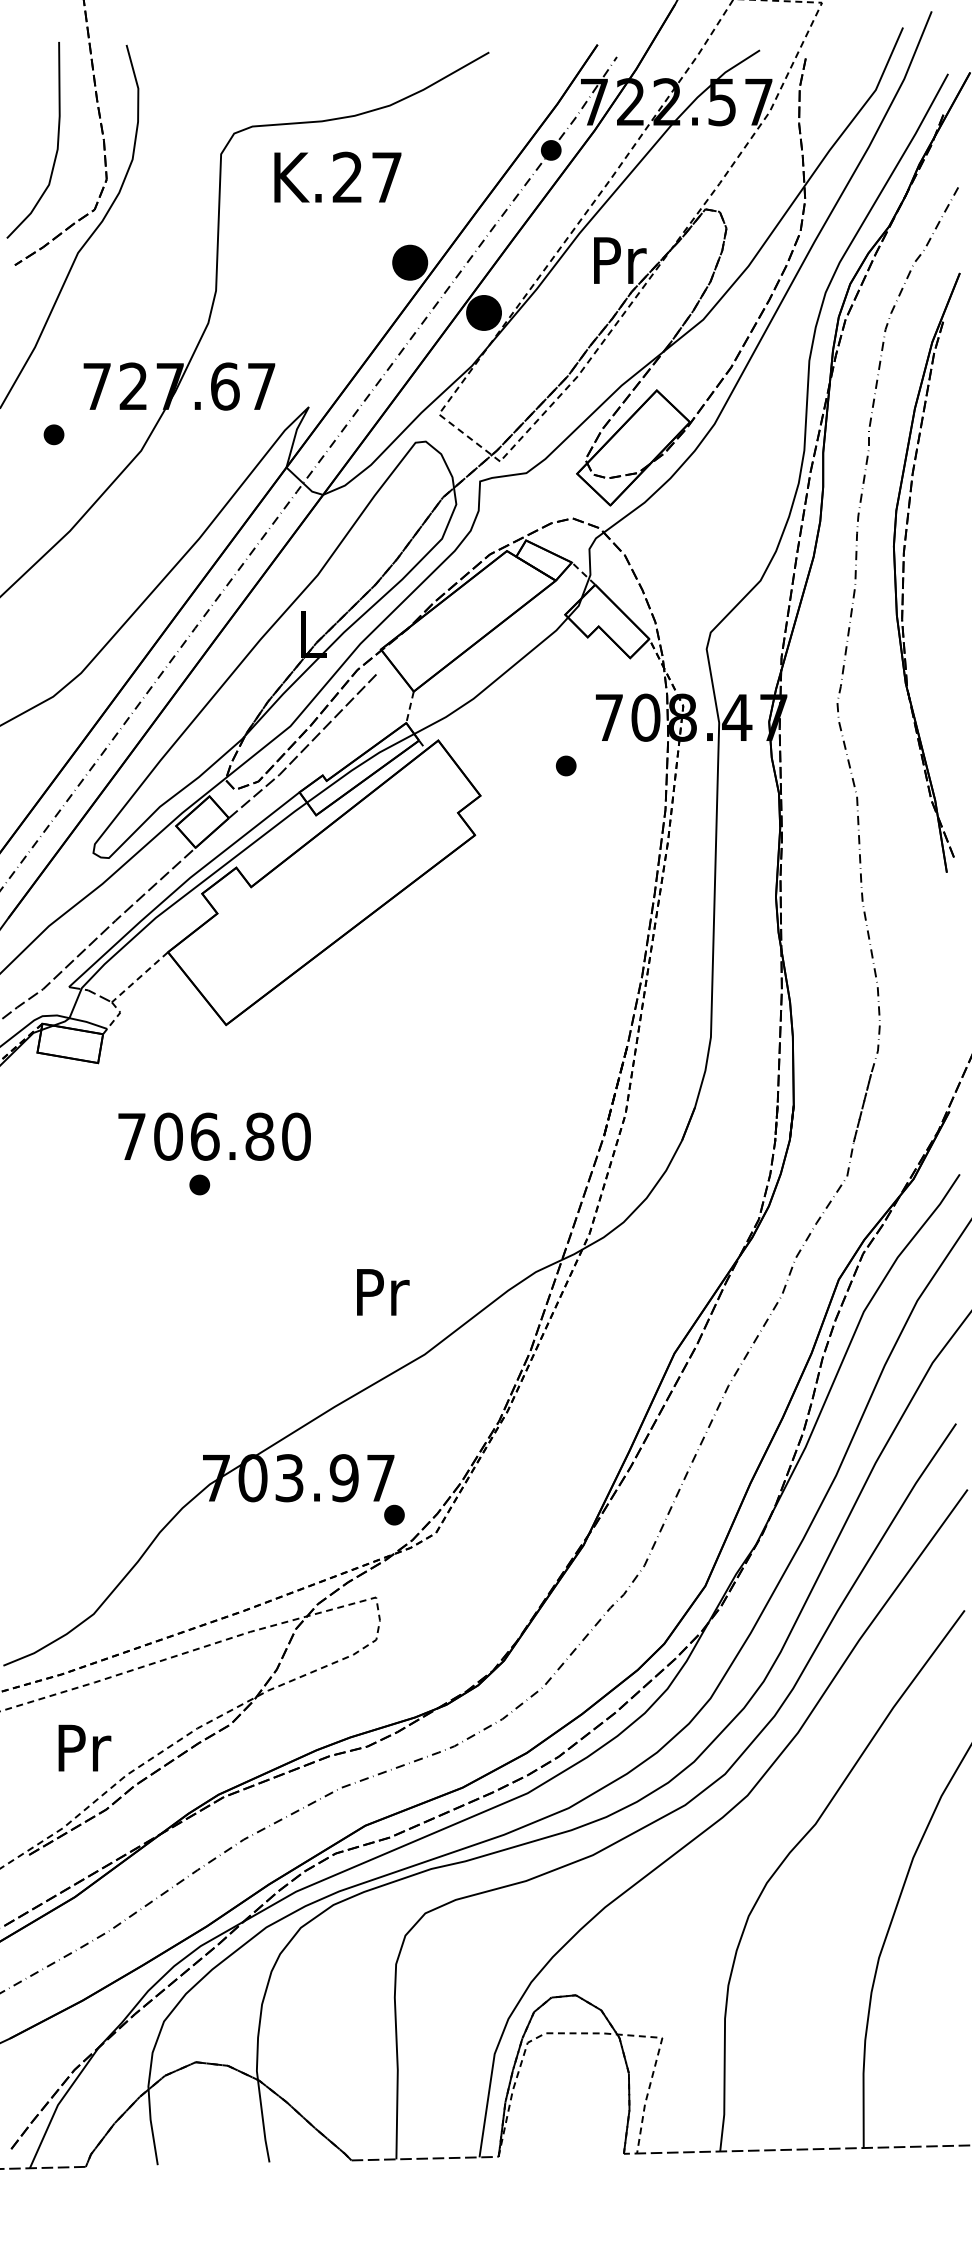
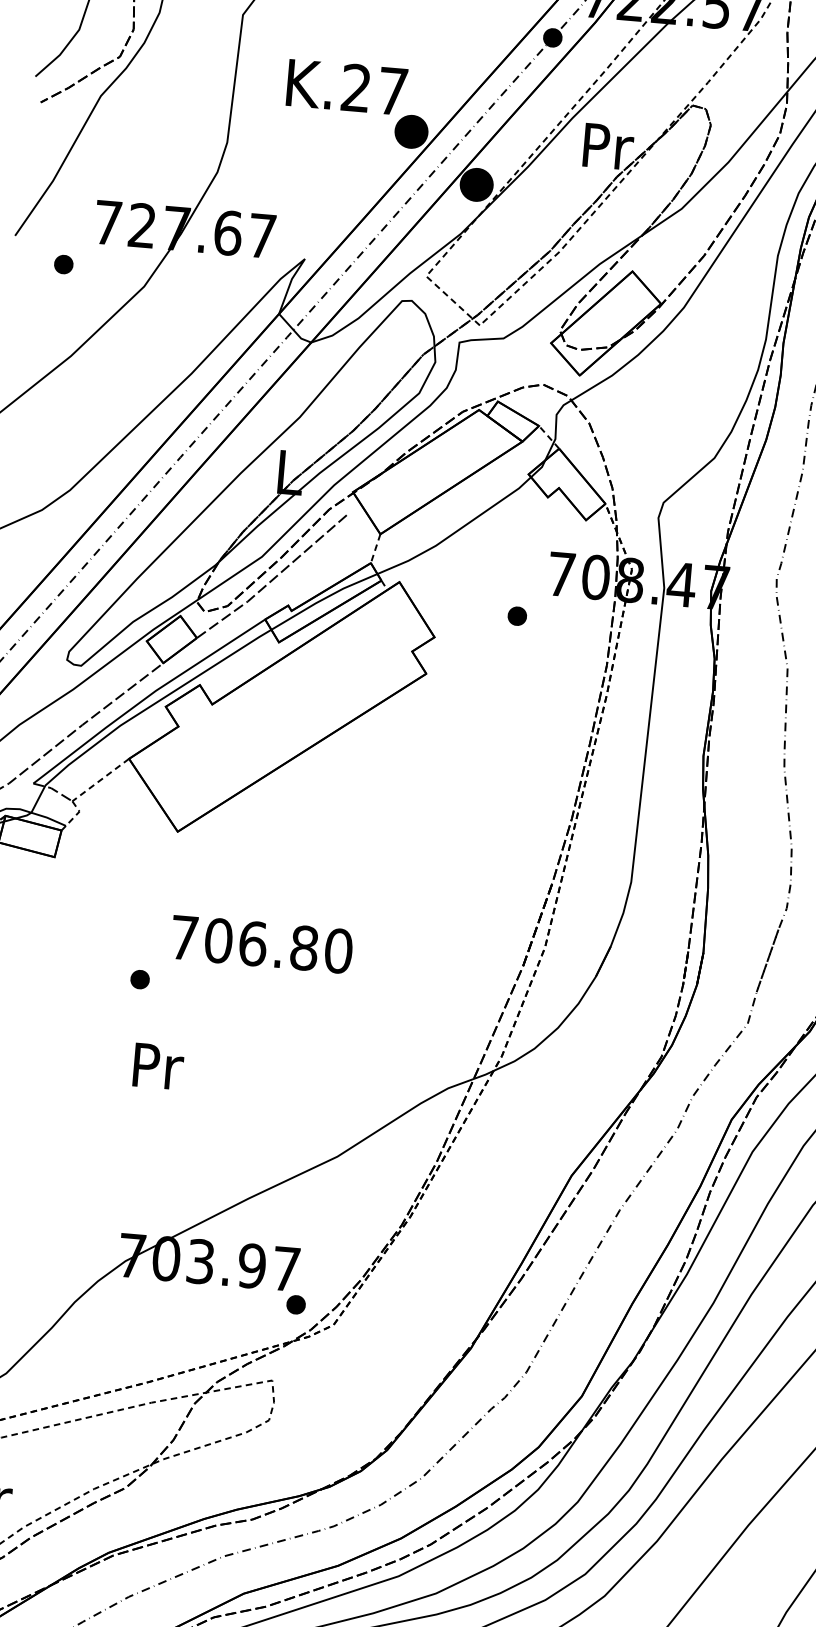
text: (337, 176) -> (346, 86), moved
text: (214, 1136) -> (261, 944), moved
text: (383, 1292) -> (158, 1066), moved

